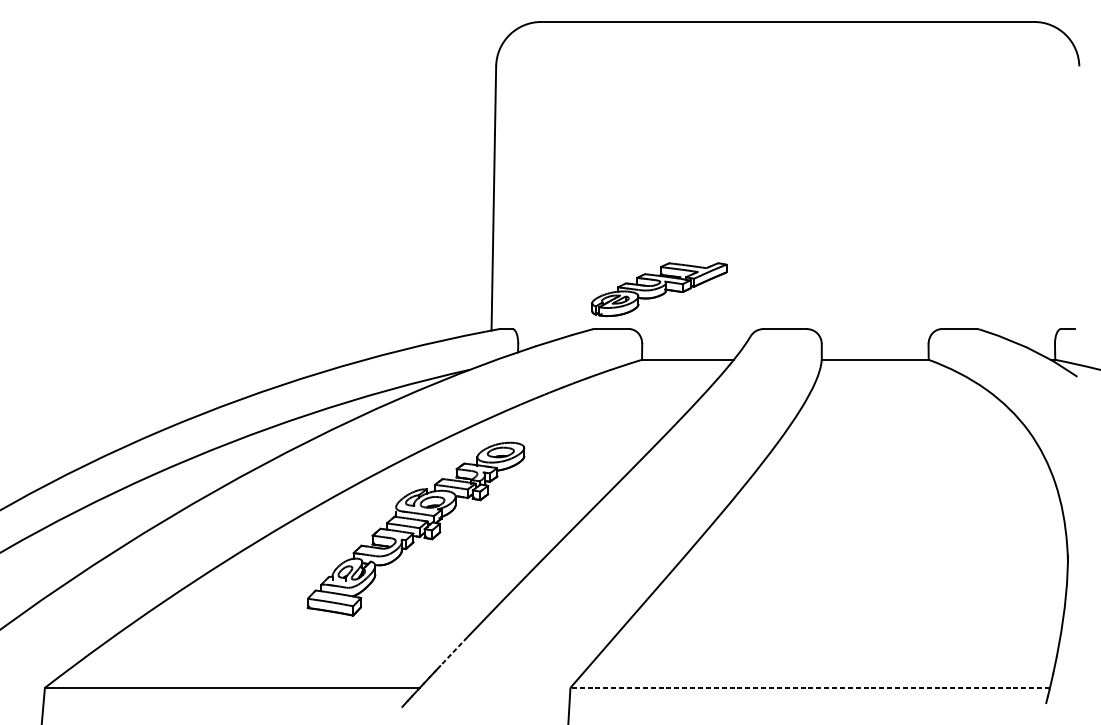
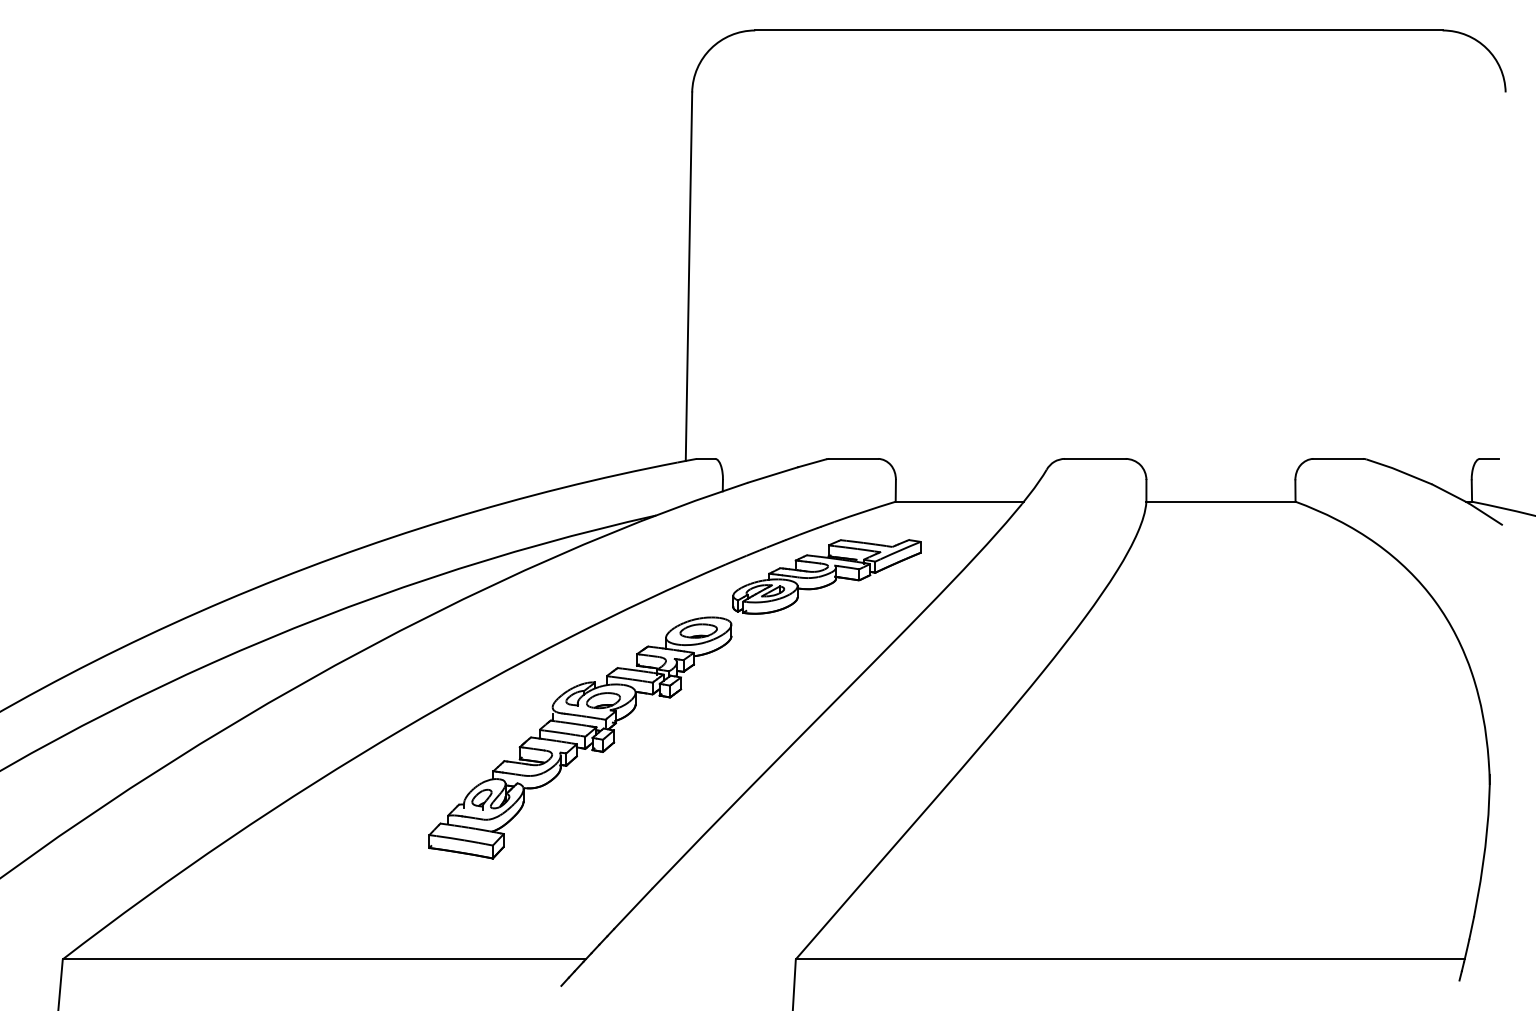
part: (659, 289) -> (826, 576), moved
line: (454, 651) -> (633, 908), dashed -> solid
line: (809, 687) -> (1129, 959), dashed -> solid

